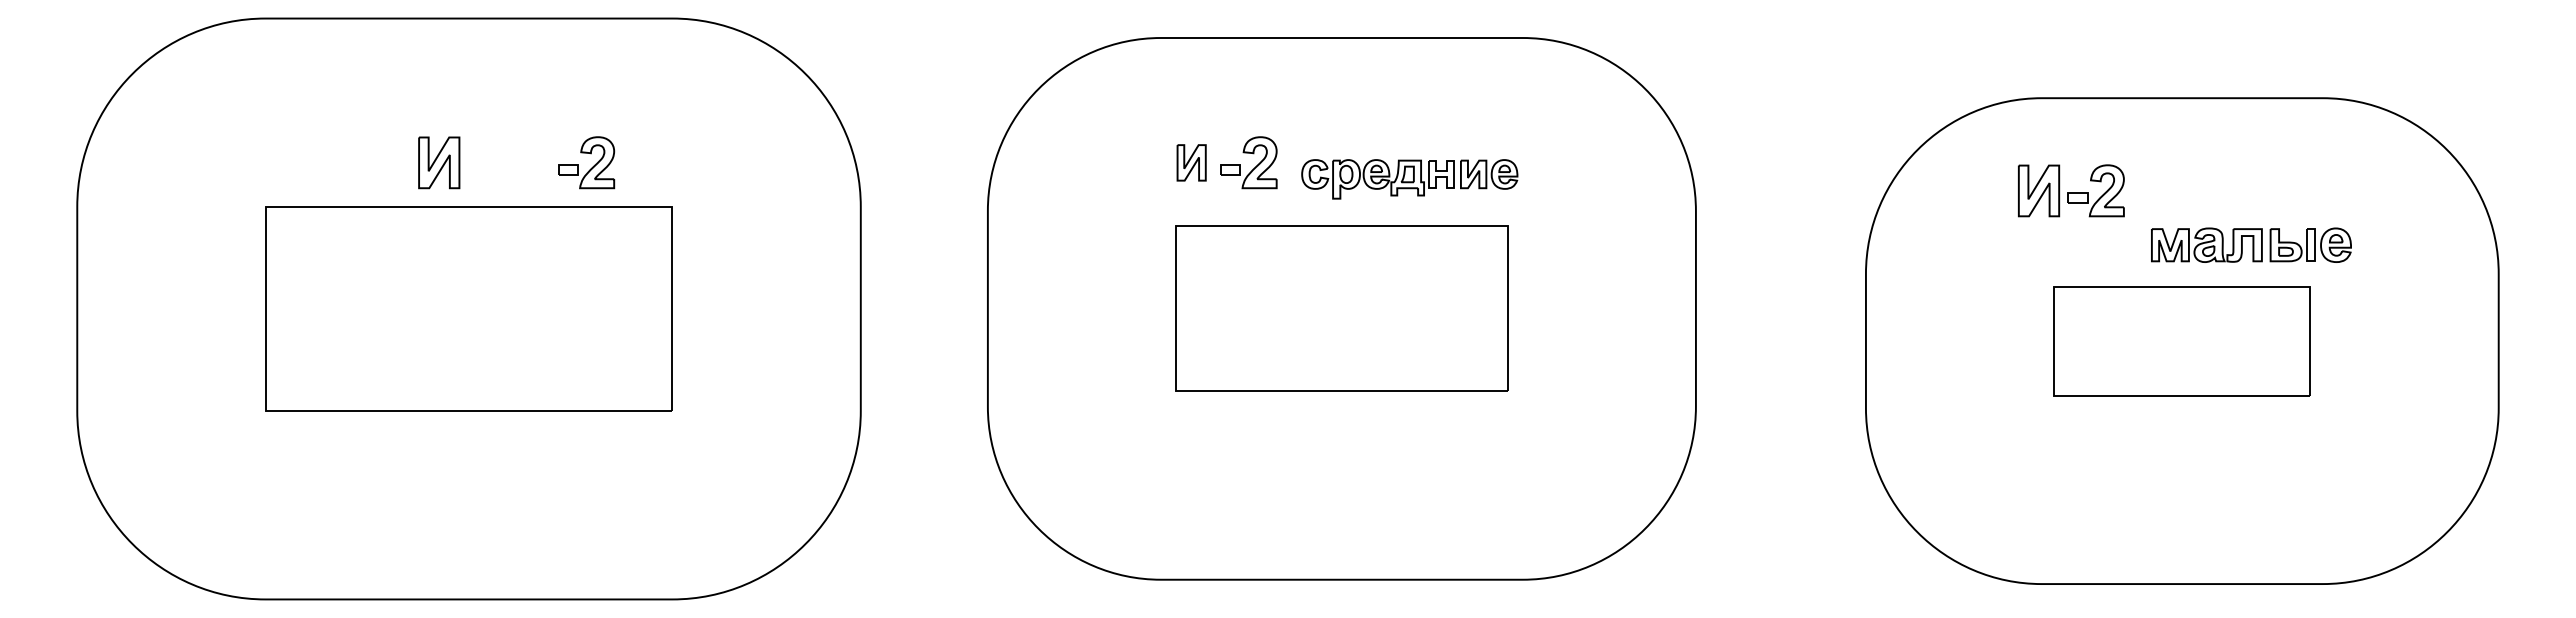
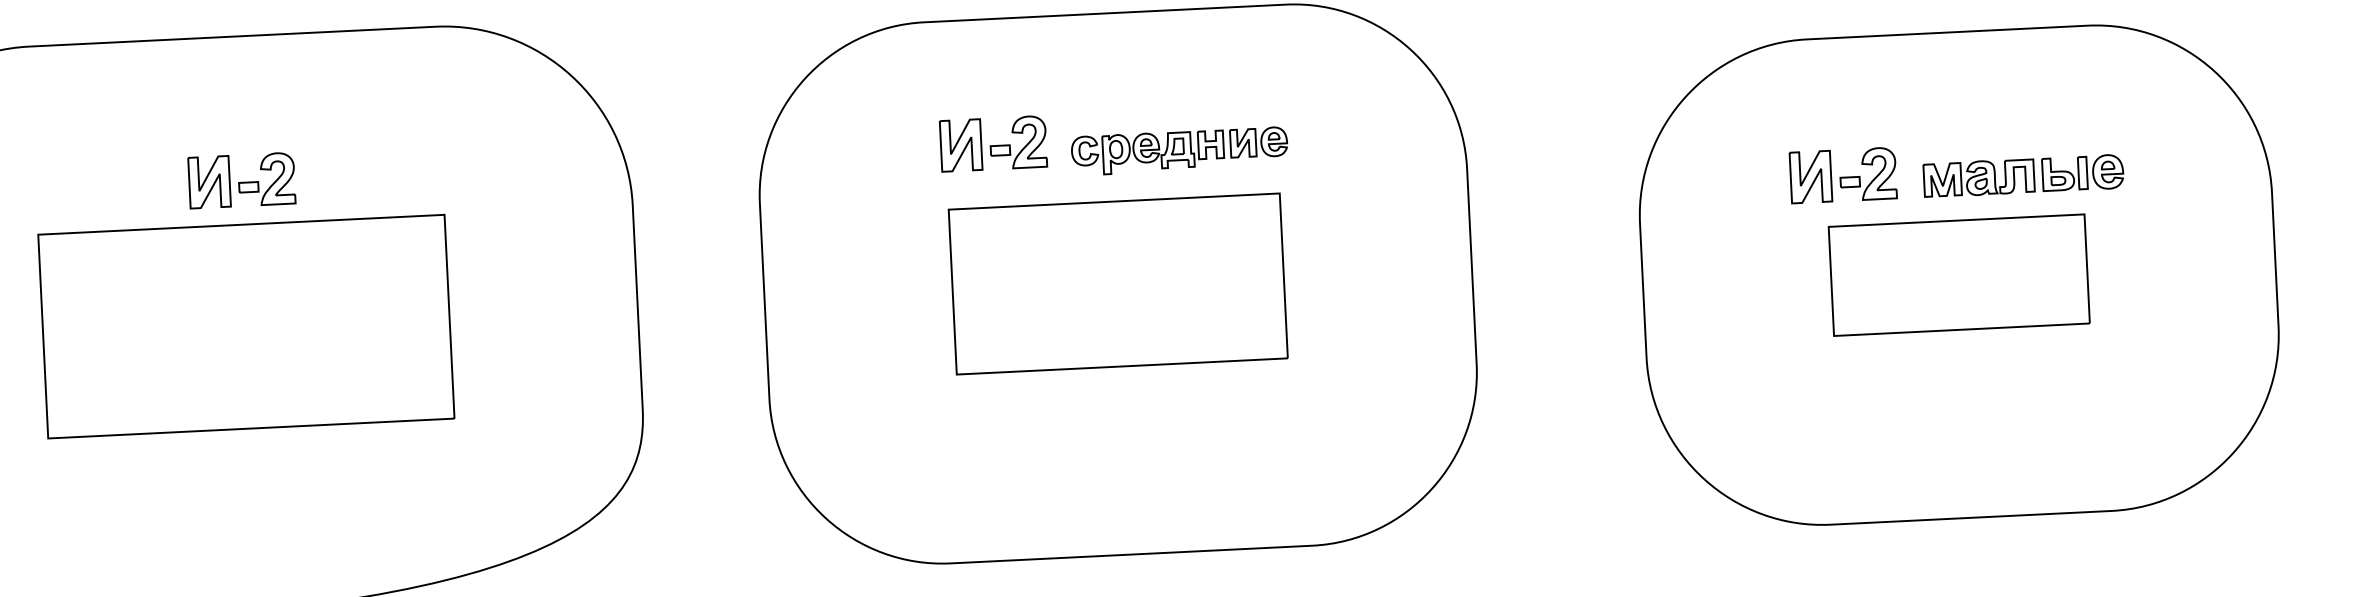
part: (1191, 162) -> (960, 145), size x1.43
part: (591, 167) -> (271, 183), moved
part: (2071, 190) -> (1843, 175), moved

